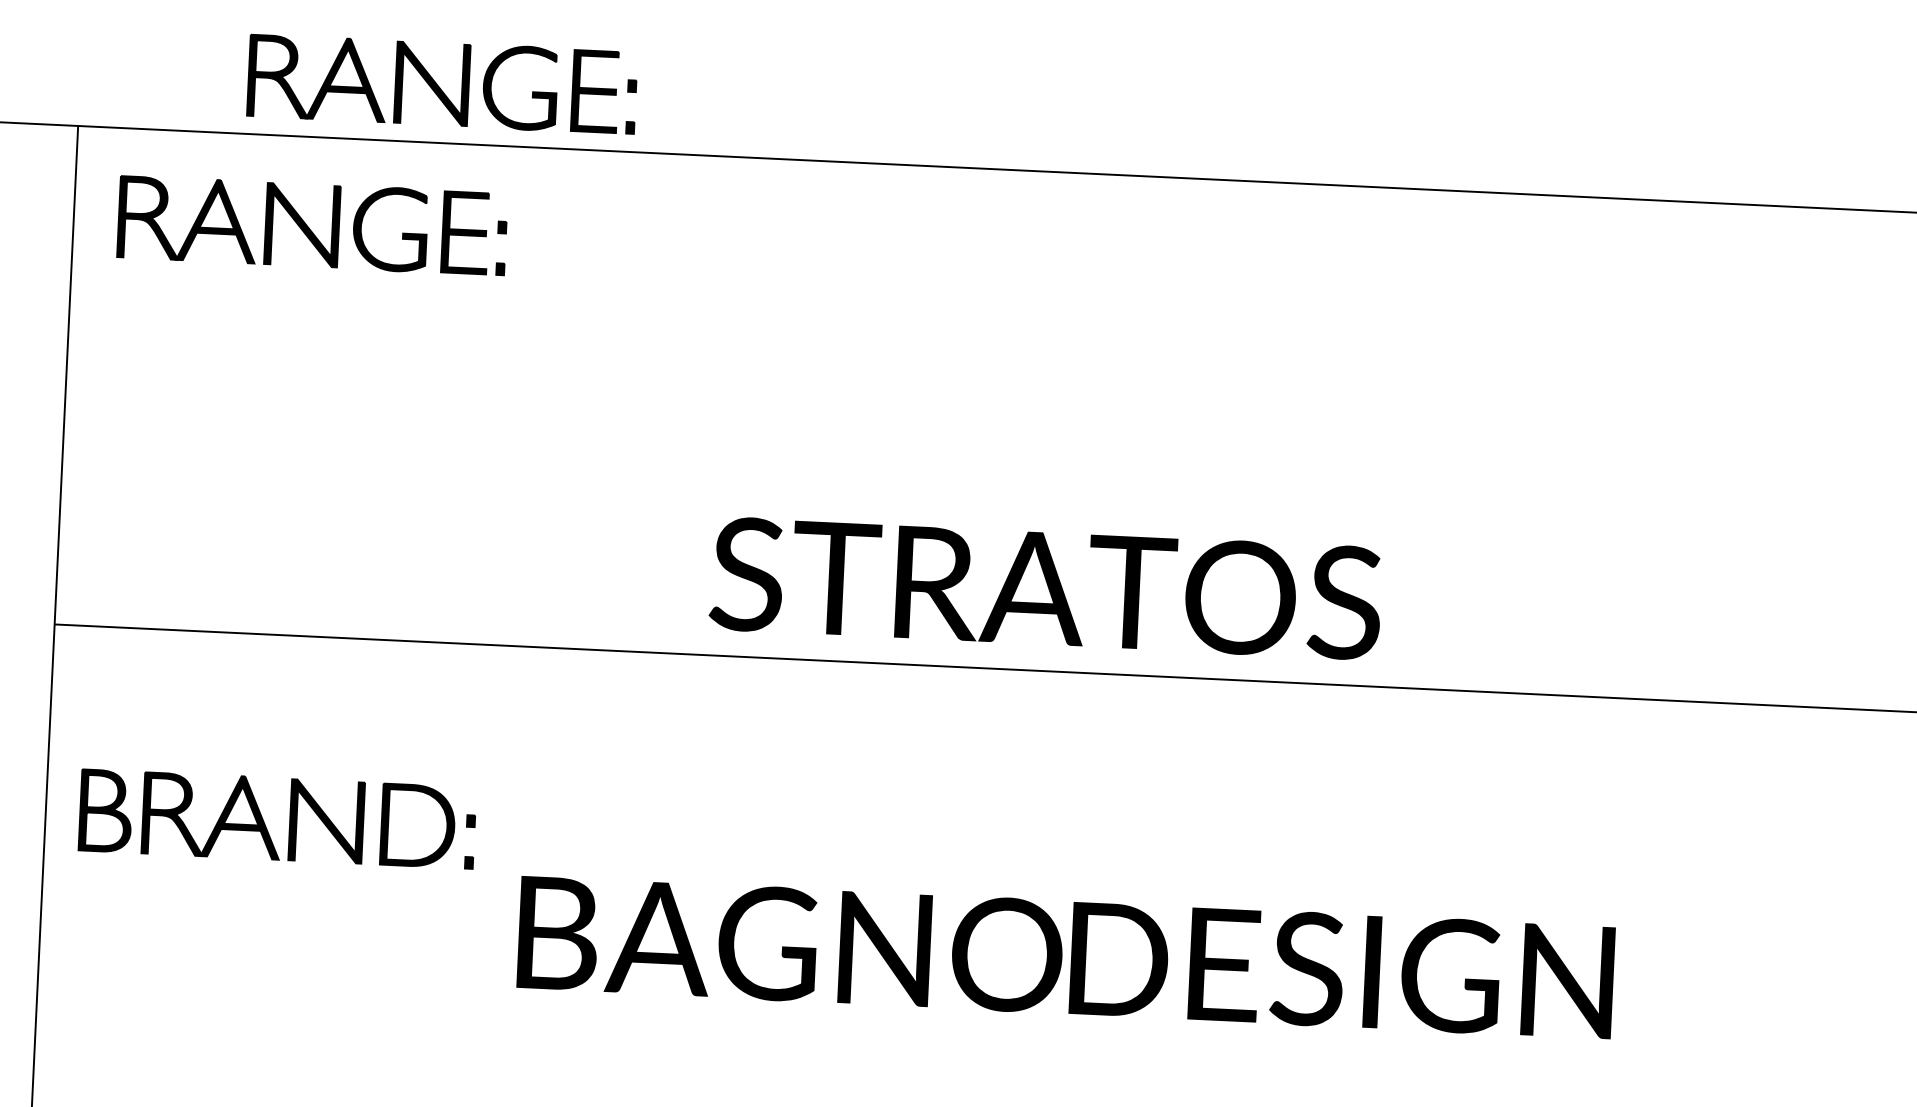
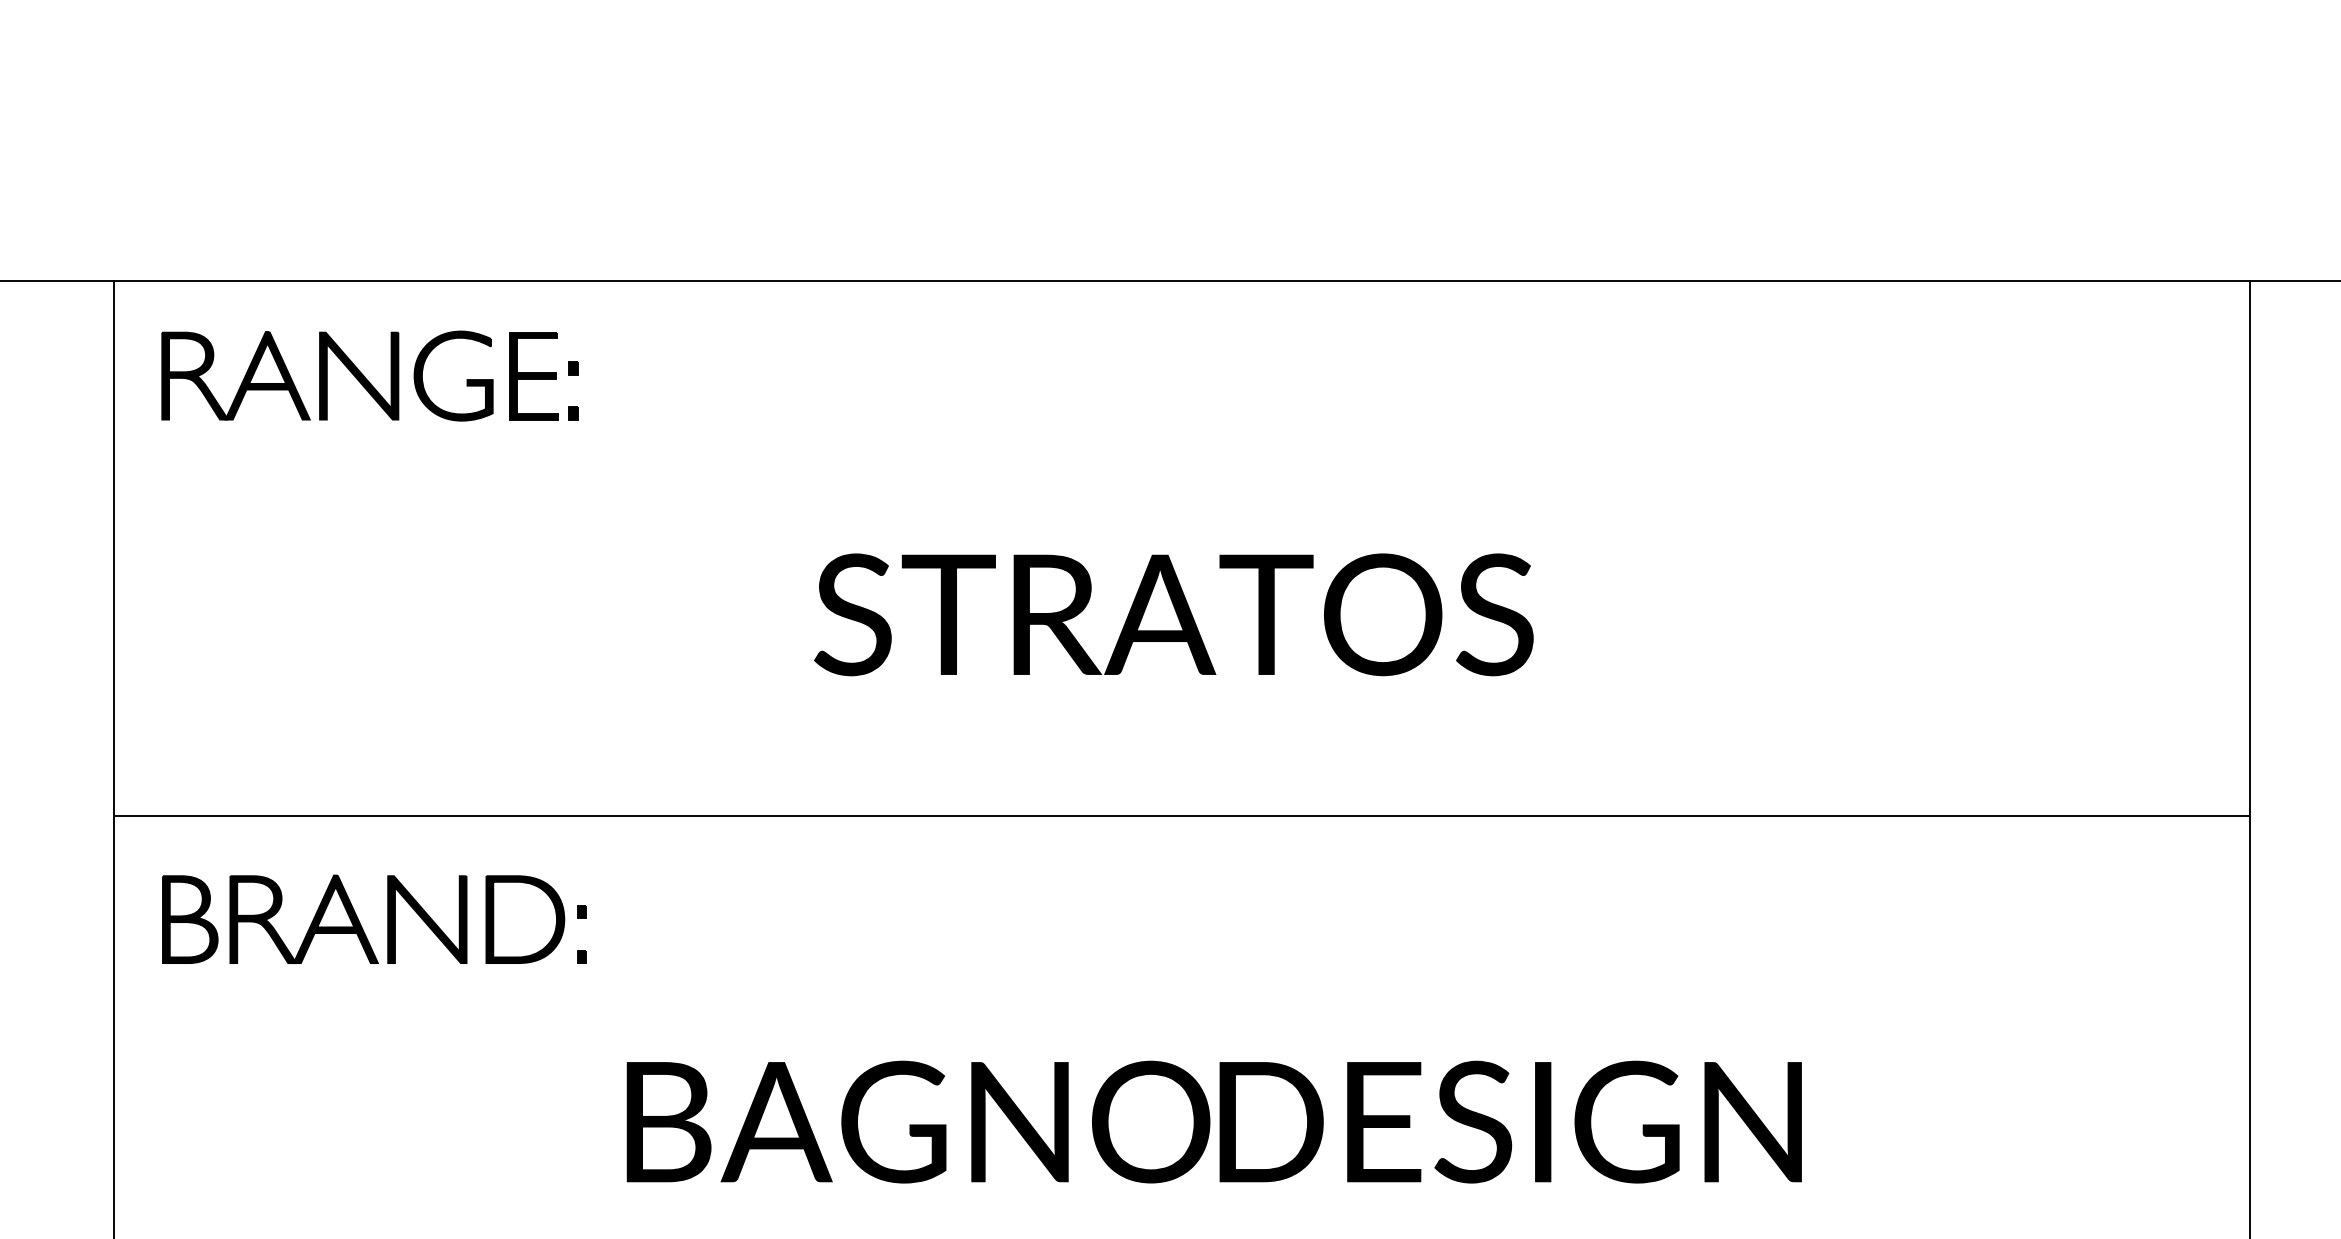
part: (441, 83) -> (501, 217), removed
text: (1045, 588) -> (1173, 614), moved
part: (289, 818) -> (387, 918), moved

